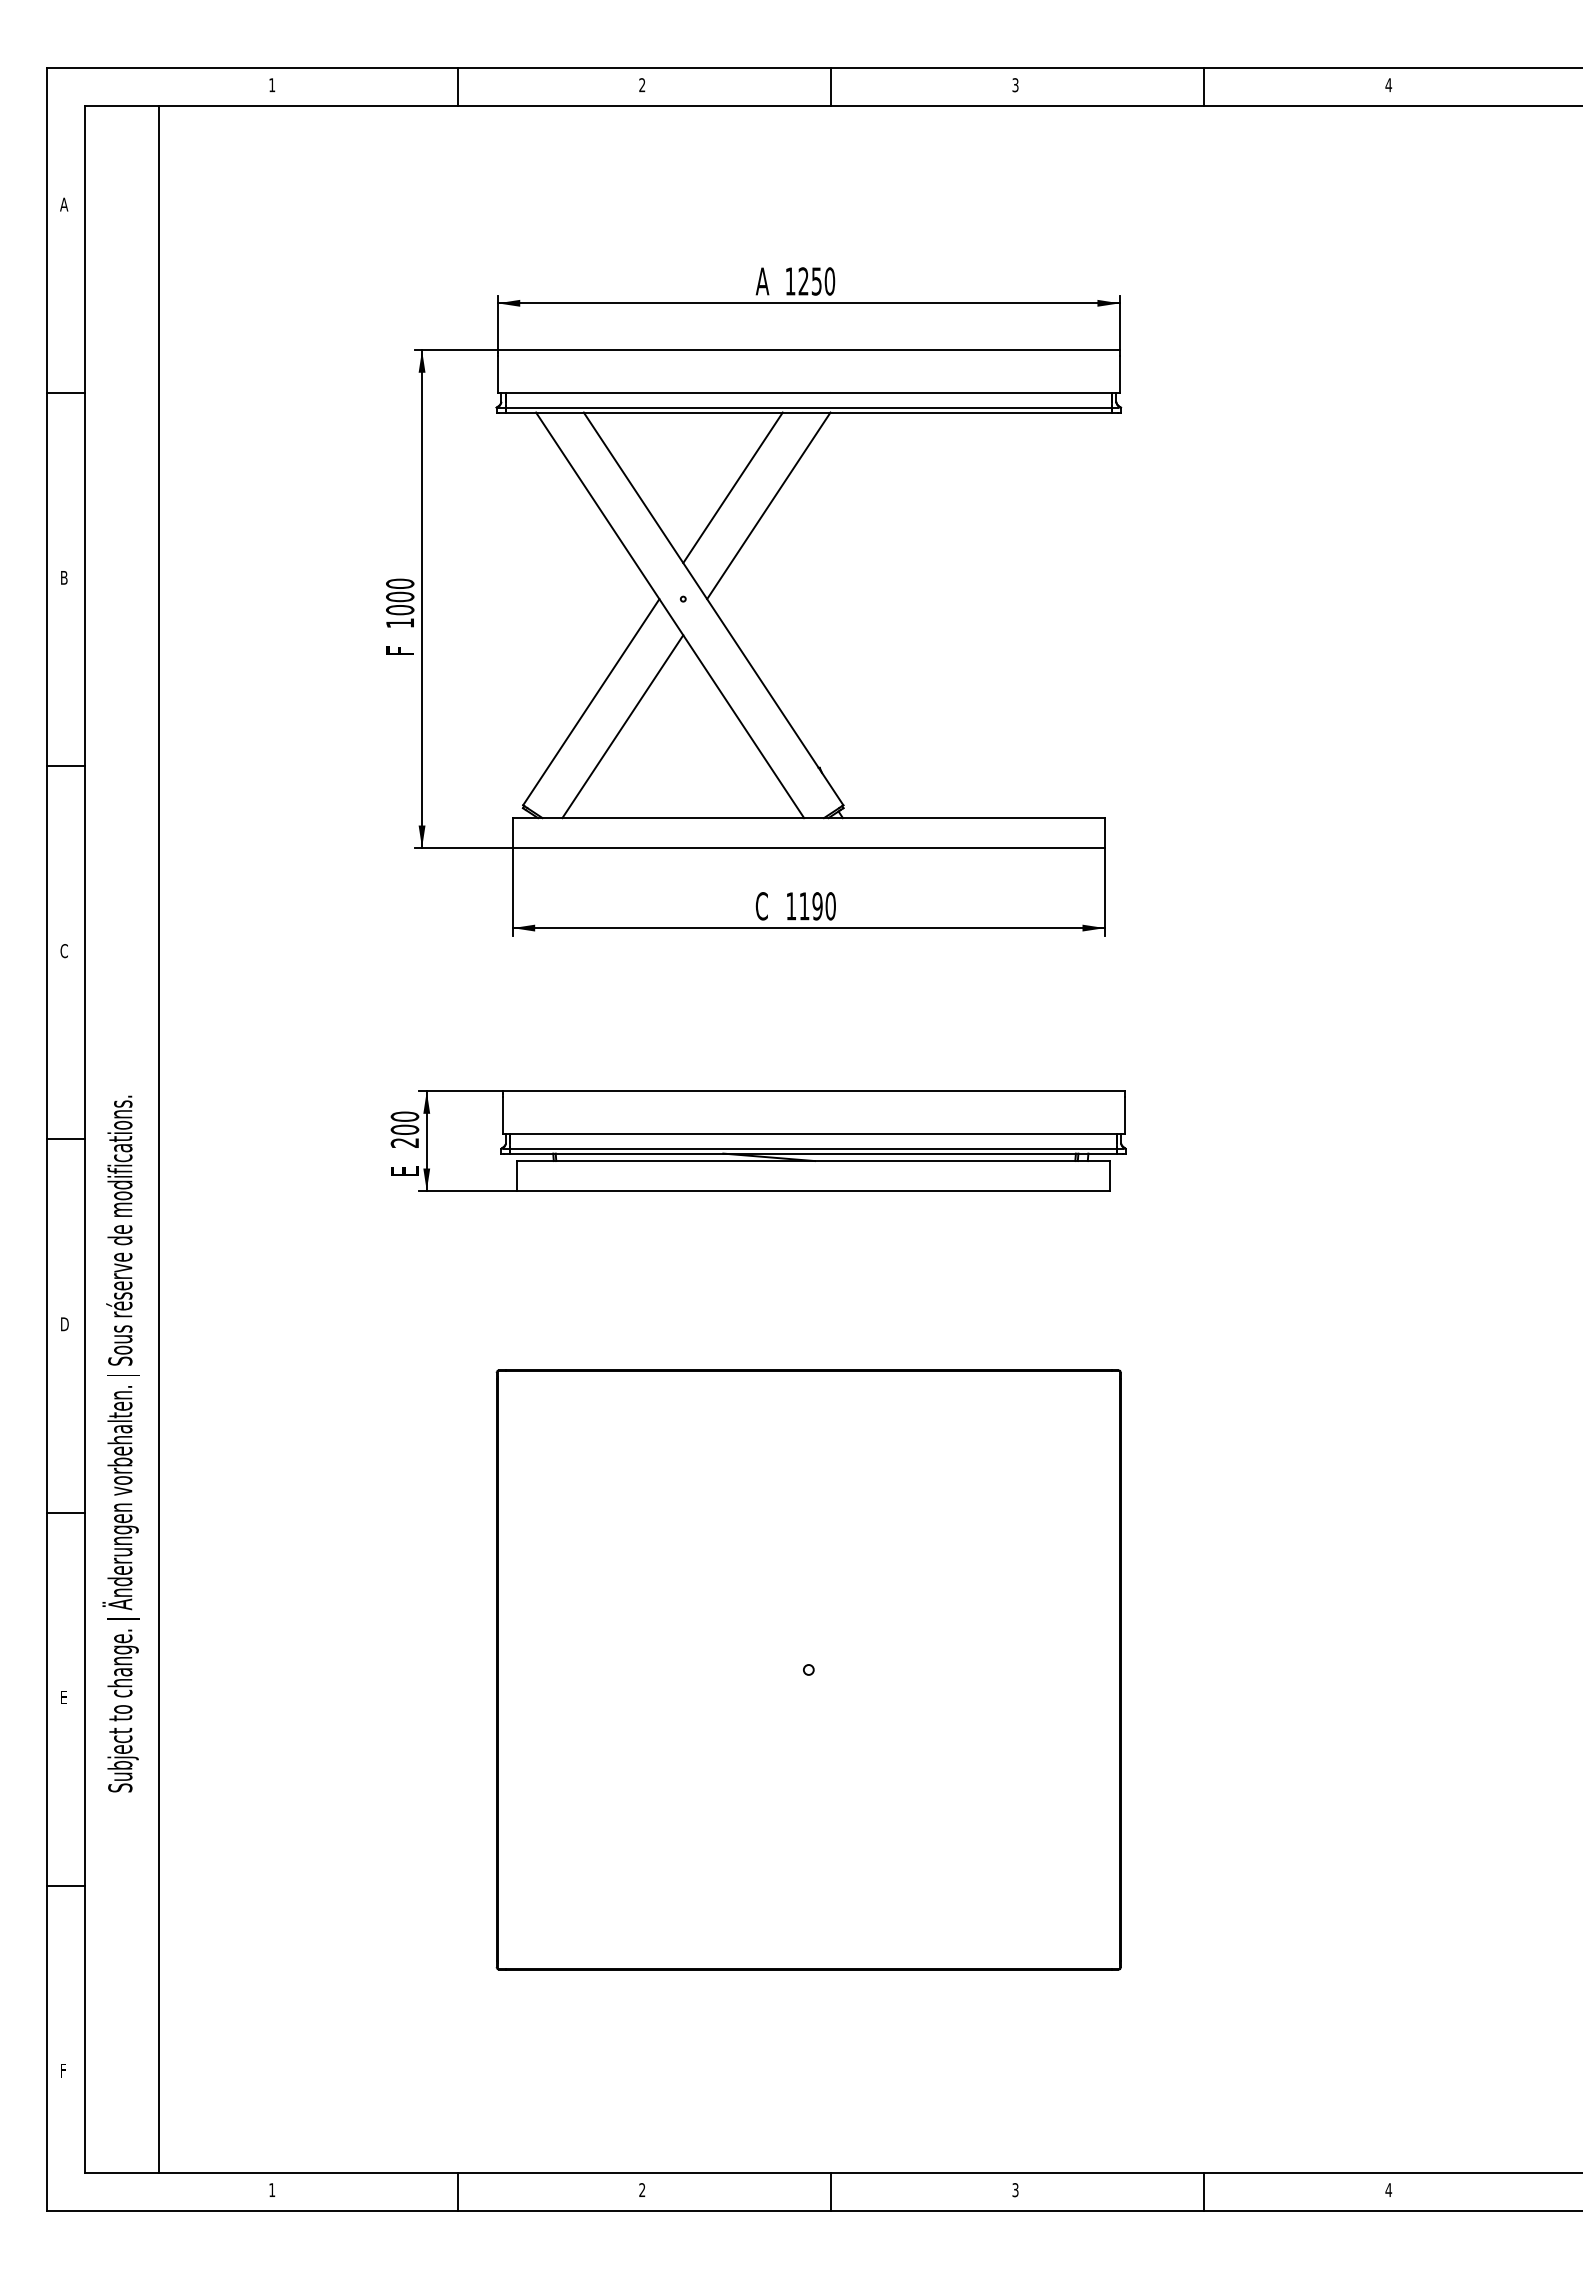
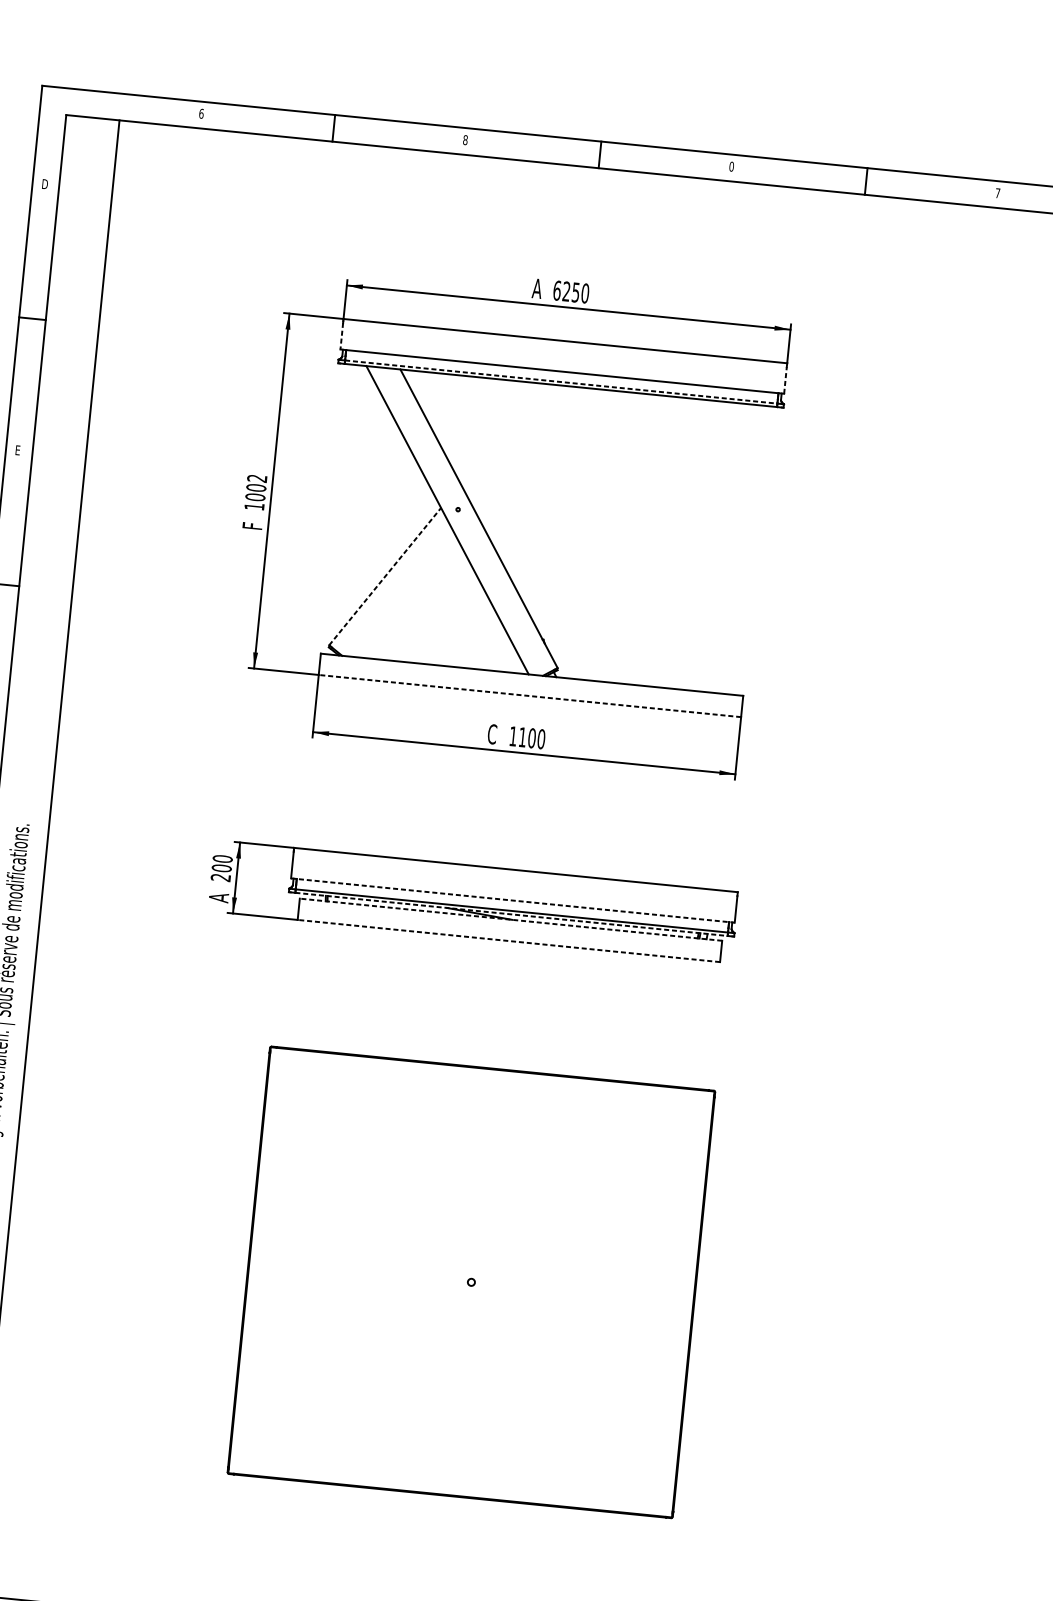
text: (272, 85) -> (201, 114), 1 -> 6
text: (642, 85) -> (465, 140), 2 -> 8
text: (1015, 85) -> (731, 166), 3 -> 0
text: (1388, 85) -> (997, 193), 4 -> 7
text: (64, 204) -> (44, 184), A -> D
text: (790, 281) -> (557, 290), 1250 -> 6250
line: (497, 374) -> (341, 336), solid -> dashed
line: (1119, 374) -> (785, 380), solid -> dashed
line: (809, 407) -> (561, 381), solid -> dashed
line: (732, 487) -> (501, 433), removed
line: (768, 505) -> (525, 448), removed
text: (64, 577) -> (18, 450), B -> E
text: (400, 583) -> (257, 478), 1000 -> 1002
line: (591, 702) -> (385, 576), solid -> dashed
line: (622, 726) -> (405, 596), removed
line: (808, 847) -> (529, 695), solid -> dashed
text: (817, 906) -> (531, 738), 1190 -> 1100
line: (814, 1134) -> (513, 900), solid -> dashed
line: (814, 1153) -> (512, 914), solid -> dashed
line: (813, 1161) -> (510, 920), solid -> dashed
text: (404, 1170) -> (218, 897), E -> A
line: (813, 1190) -> (508, 940), solid -> dashed

